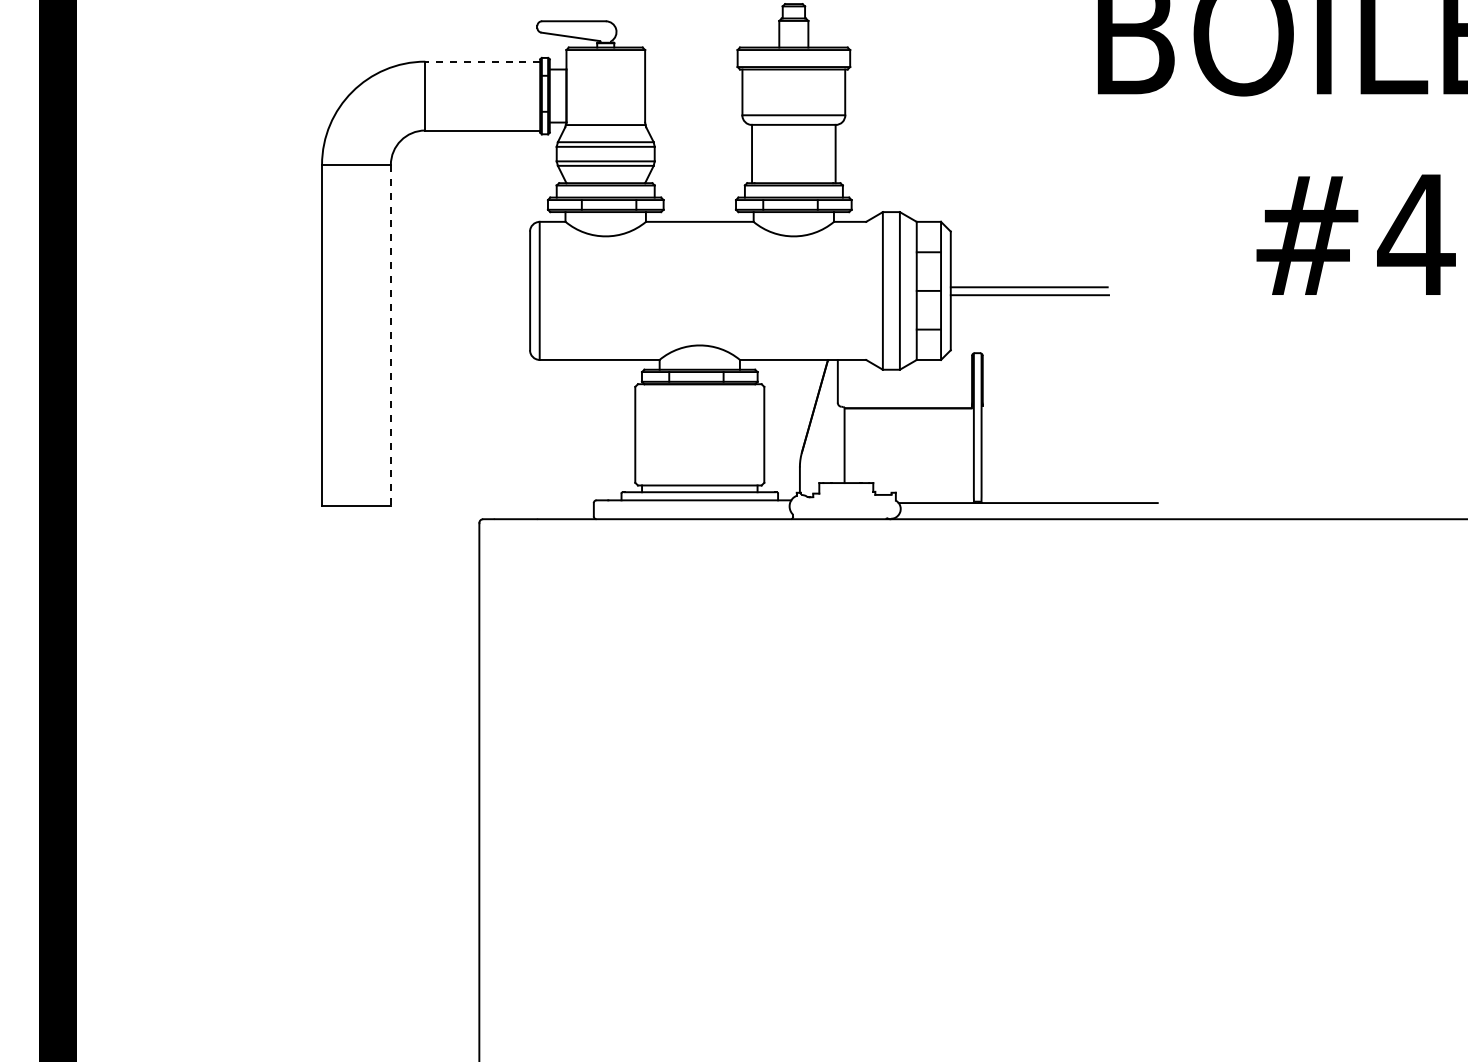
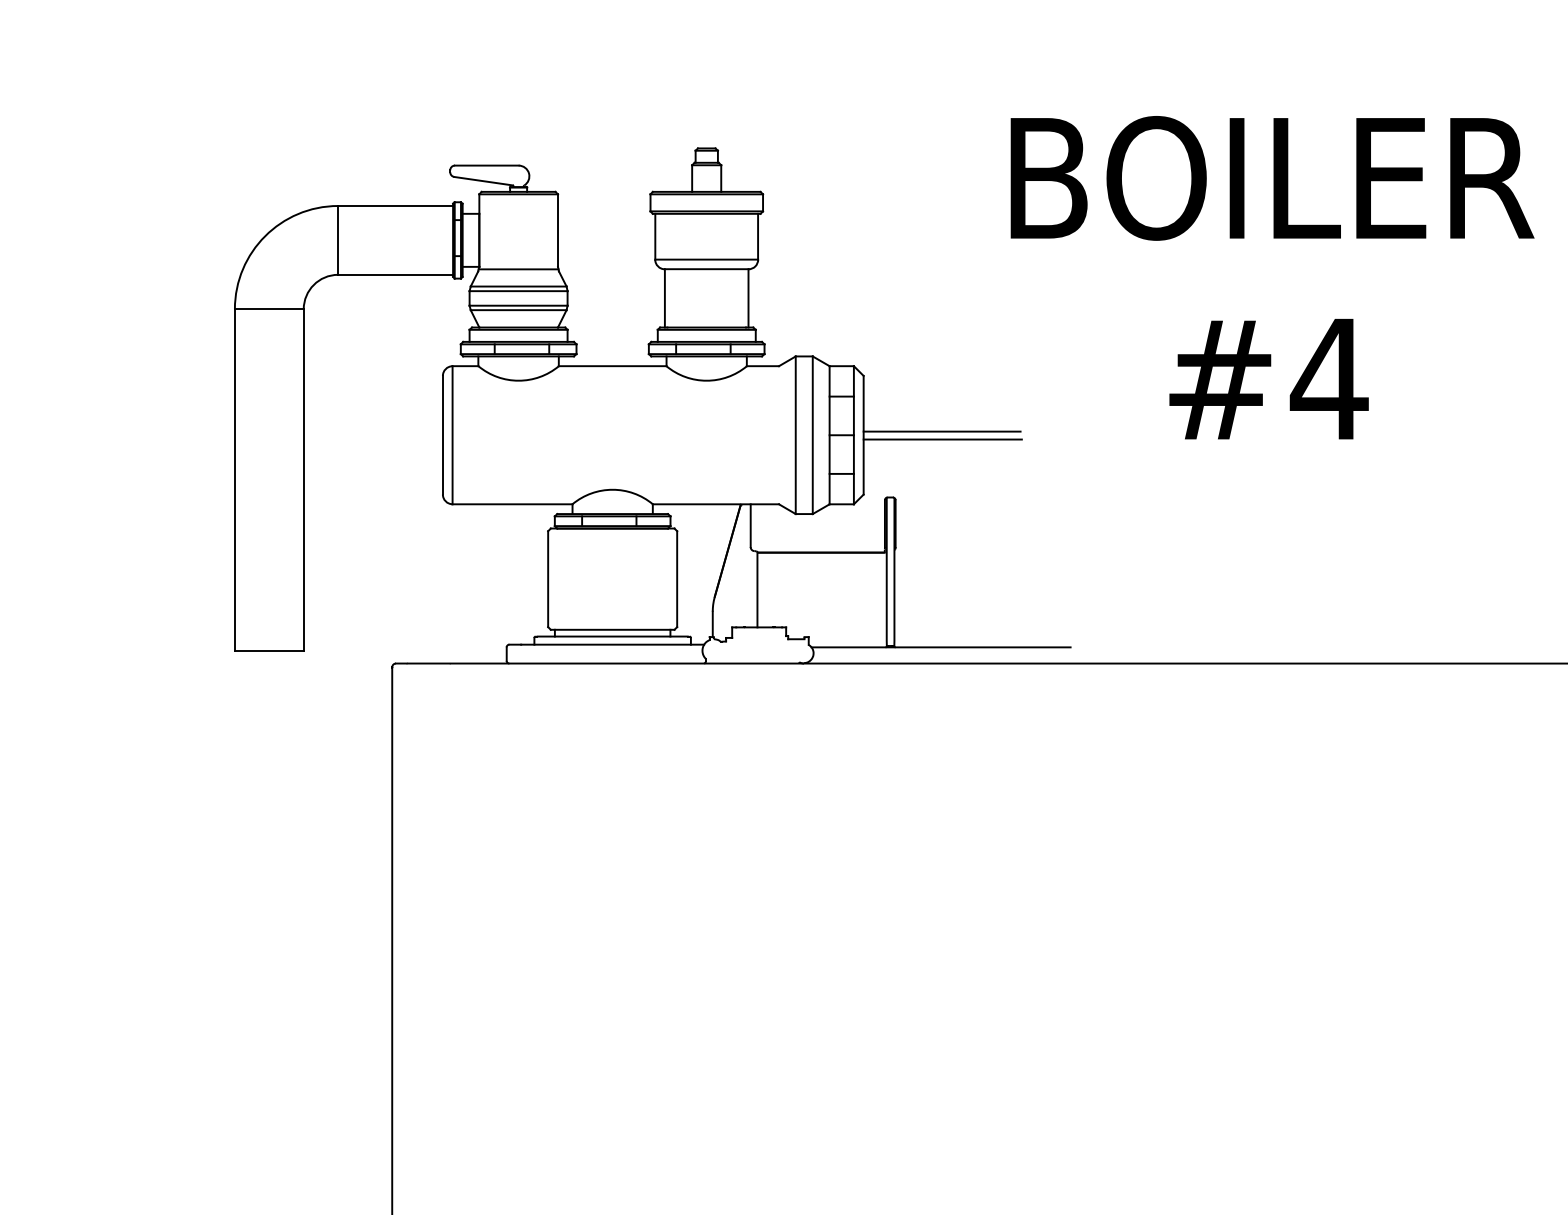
line: (482, 62) -> (395, 206), dashed -> solid
line: (390, 335) -> (303, 479), dashed -> solid

